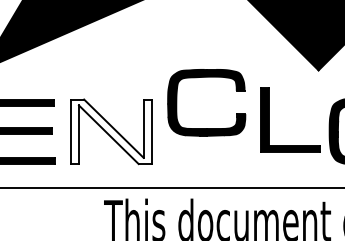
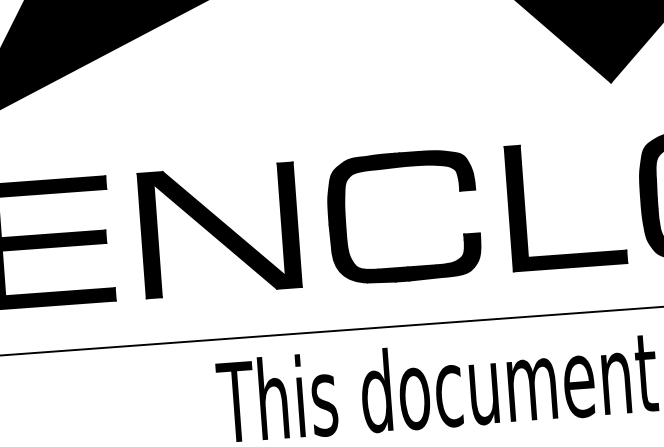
part: (206, 77) -> (399, 168), moved
part: (269, 119) -> (524, 207), moved
fill: (111, 131) -> (219, 229), added

